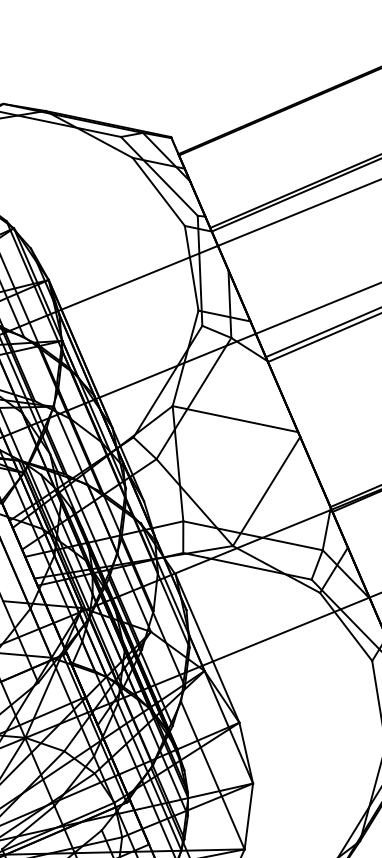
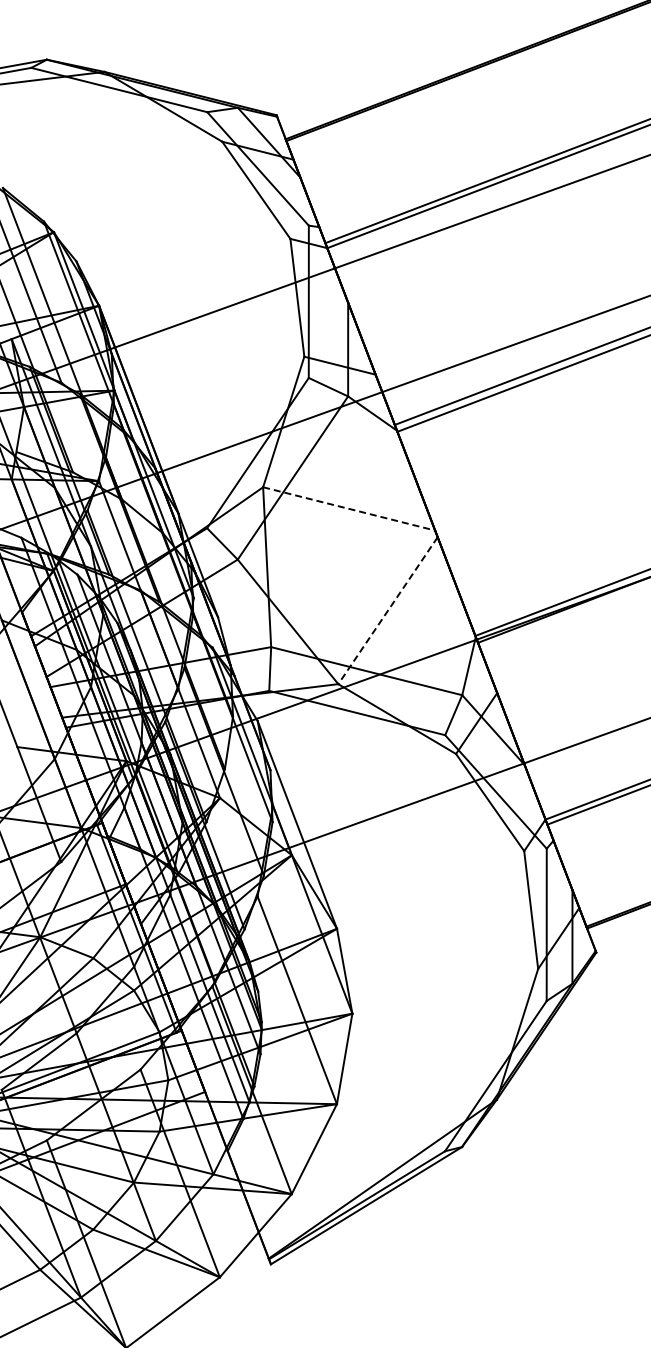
line: (235, 418) -> (349, 508), solid -> dashed
line: (266, 491) -> (388, 610), solid -> dashed

